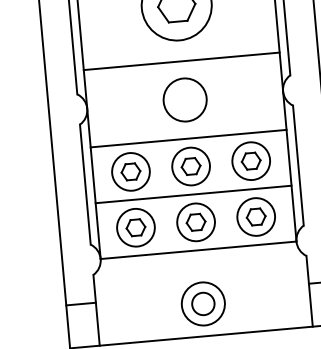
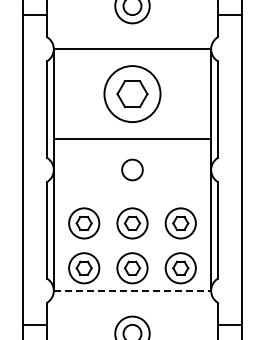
circle: (185, 99) -> (132, 169), size x0.6
line: (188, 139) -> (132, 201), removed
line: (193, 194) -> (132, 245), removed
line: (198, 250) -> (132, 290), solid -> dashed

